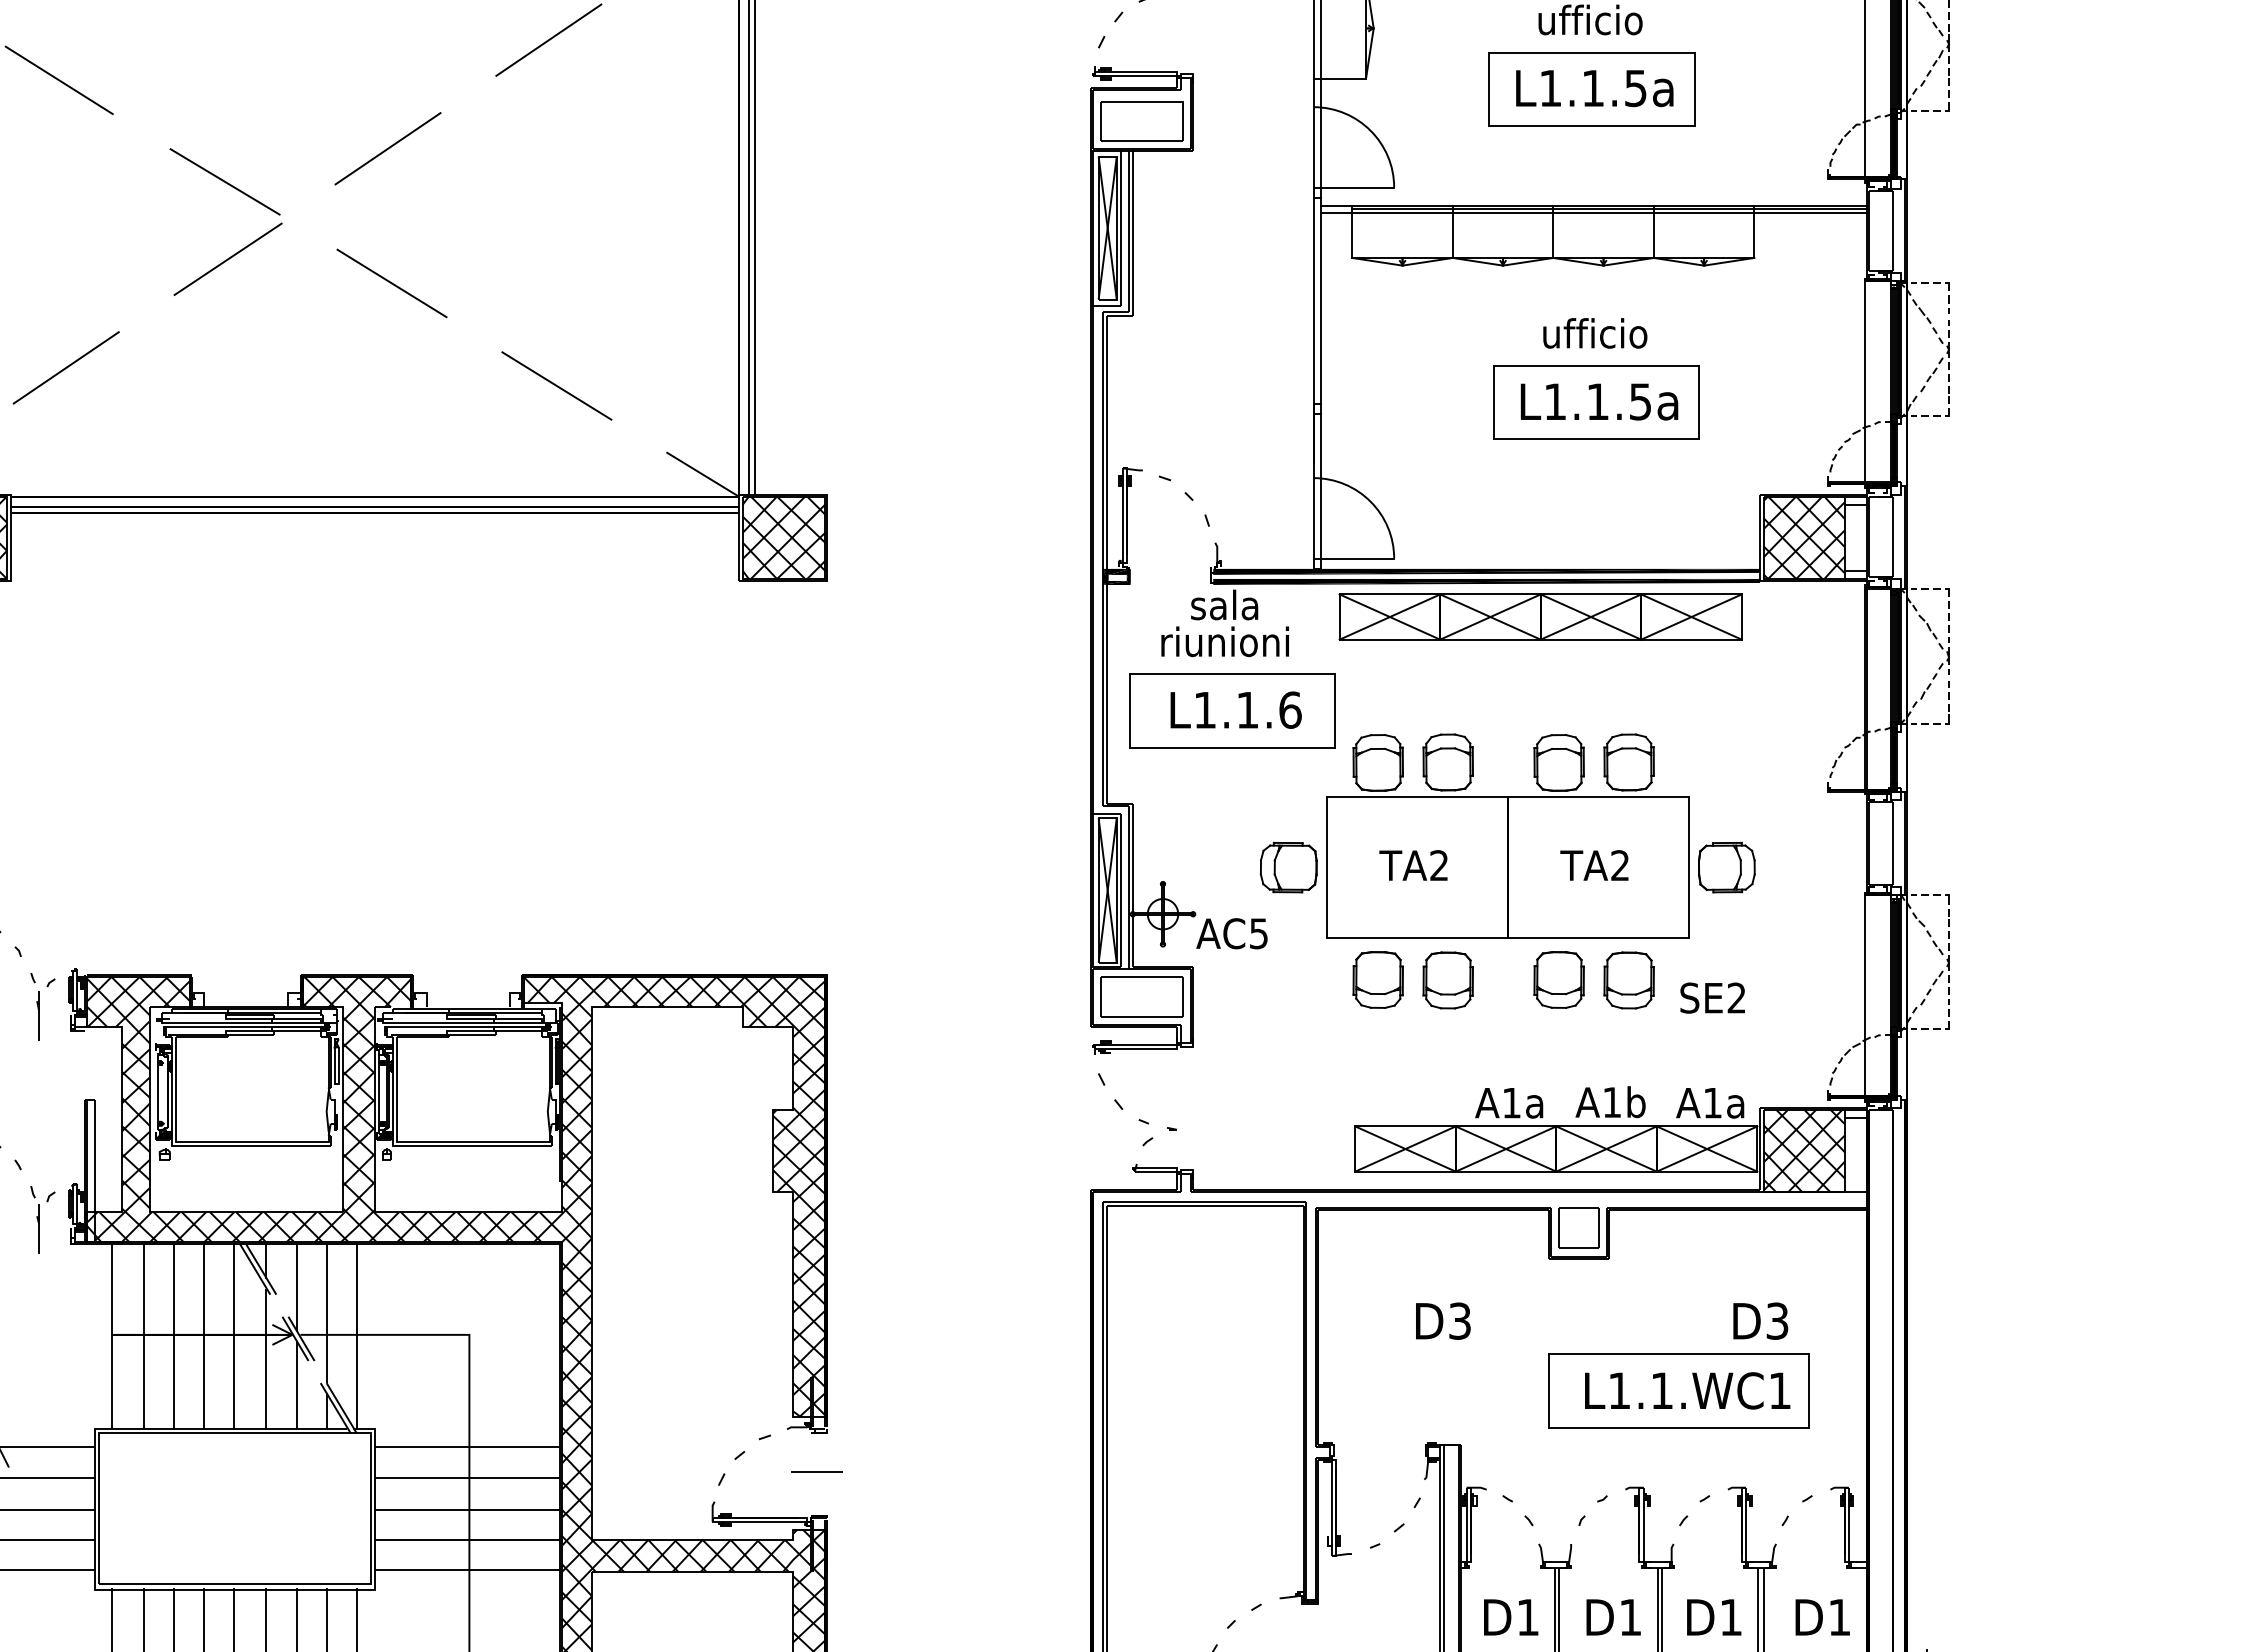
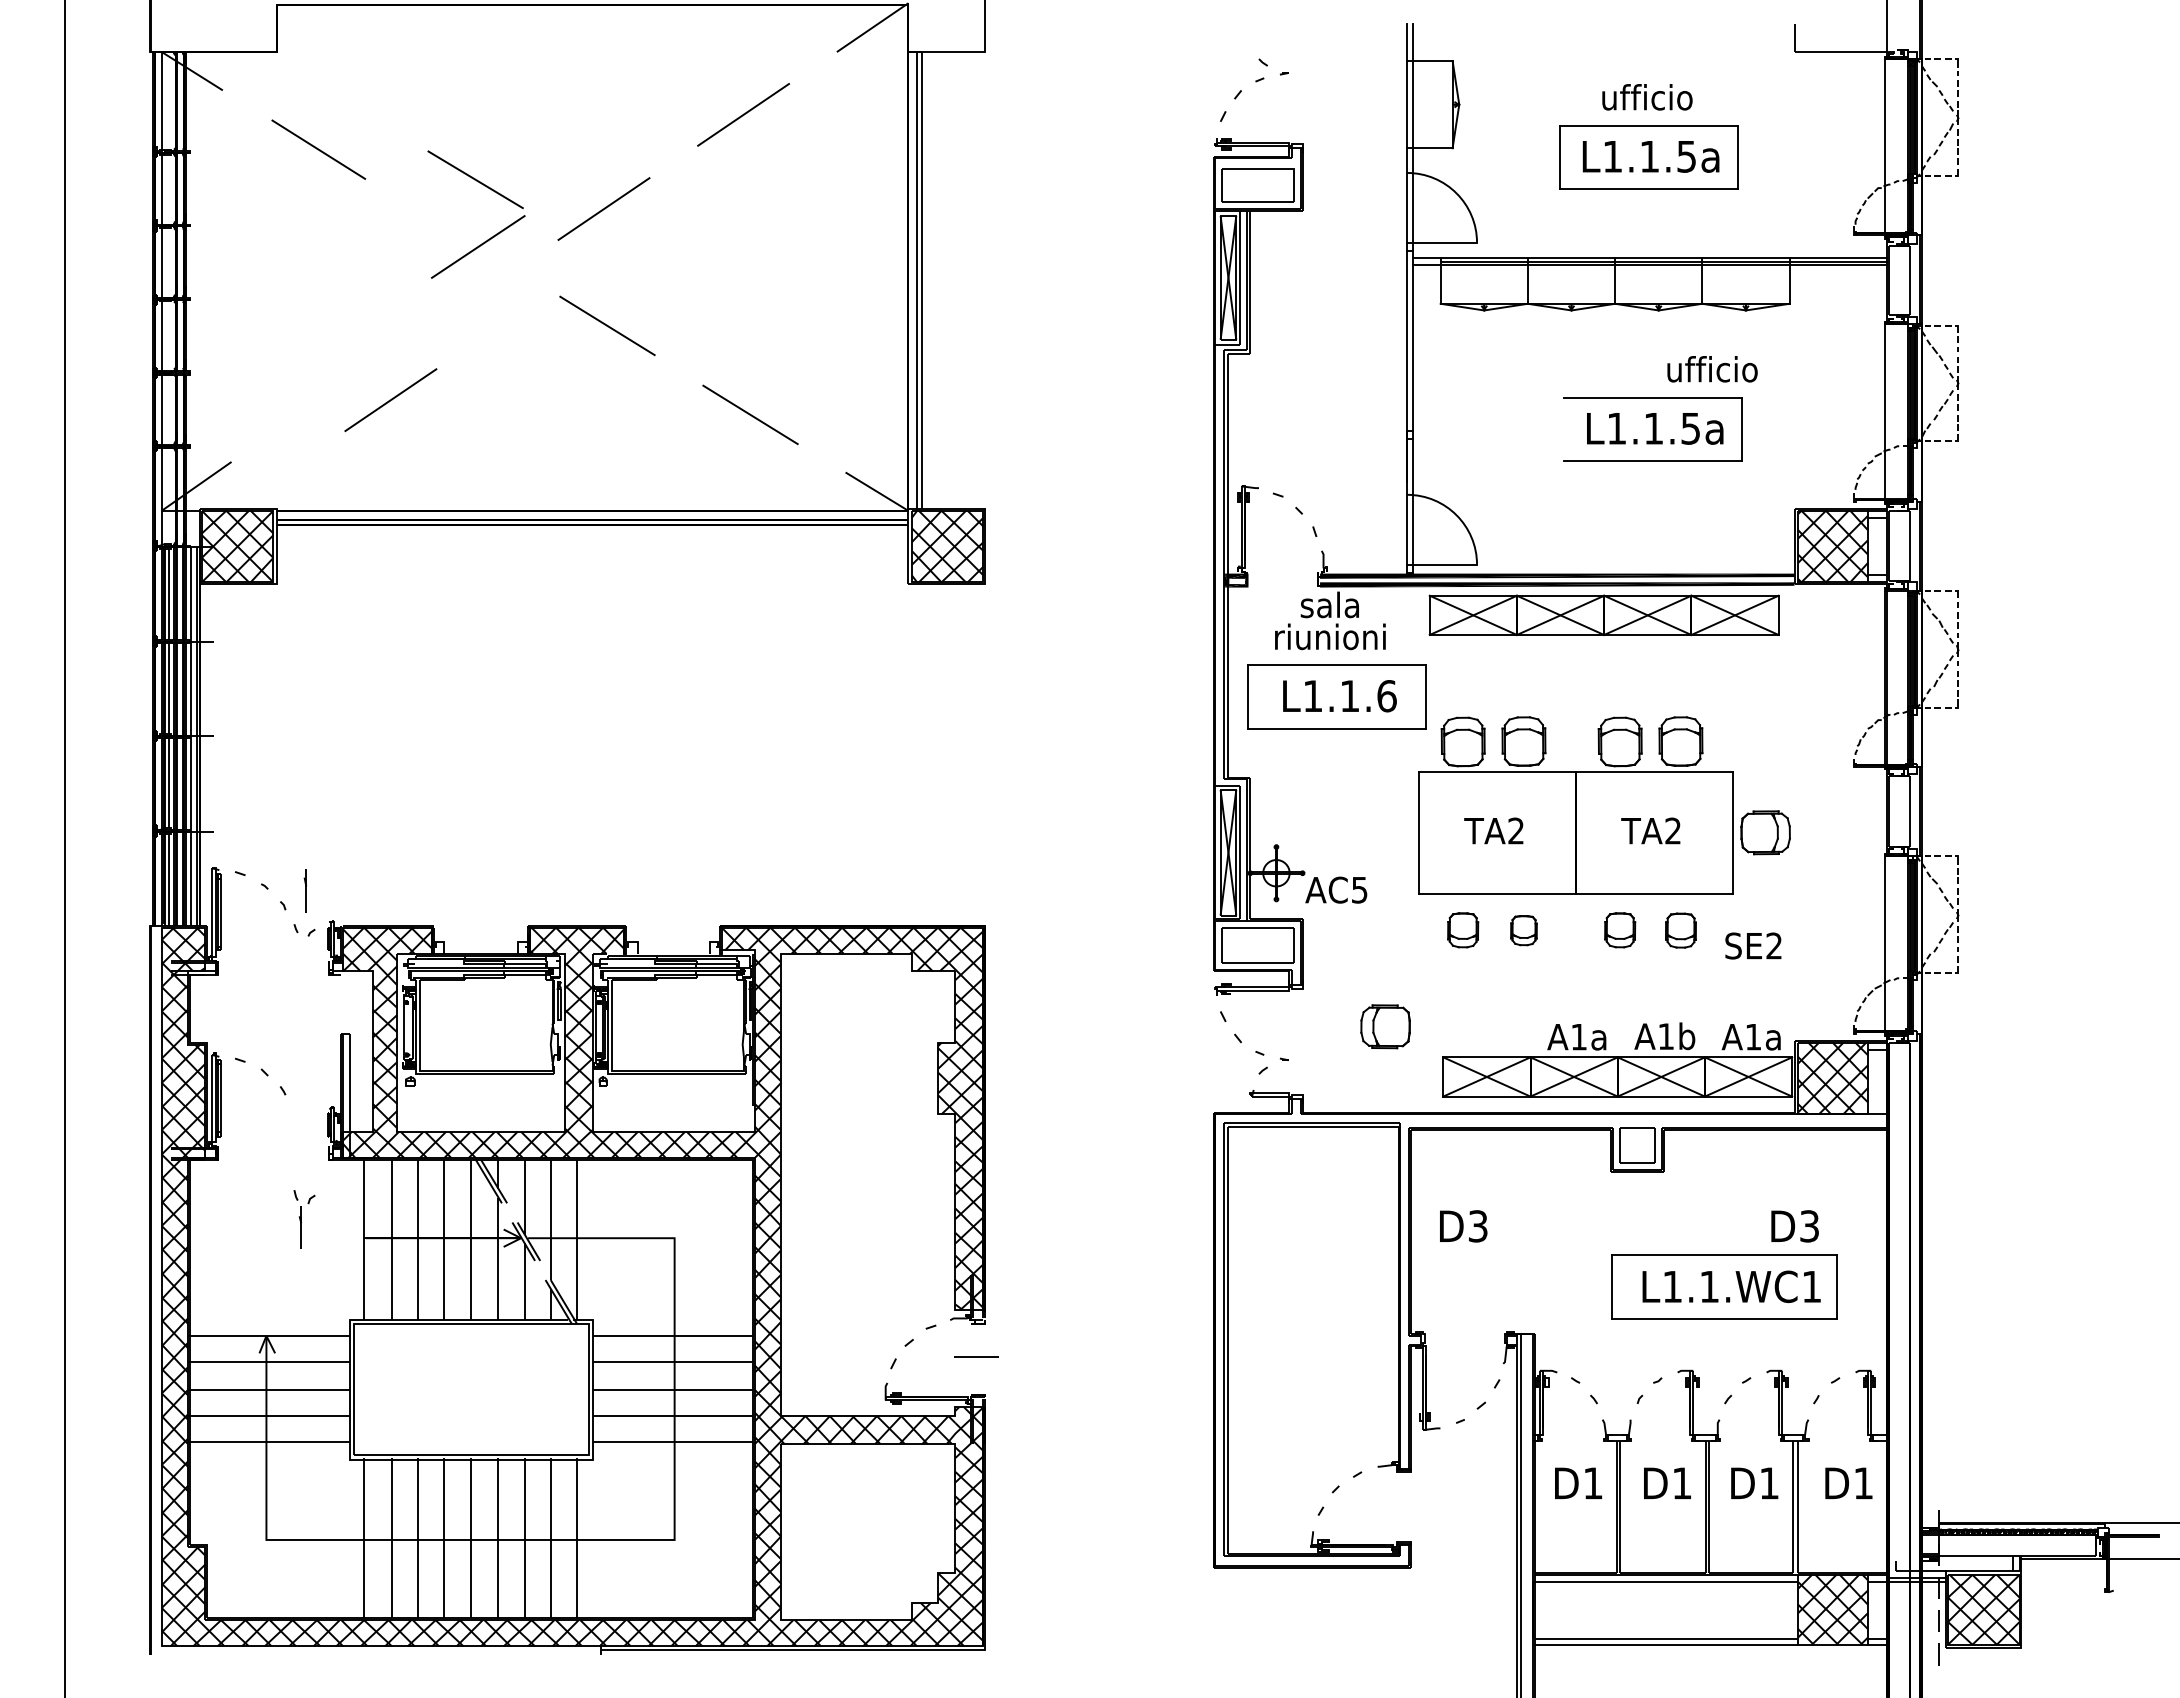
part: (242, 248) -> (490, 237), moved
text: (1595, 333) -> (1712, 369), moved
line: (65, 368) -> (390, 400), moved
line: (1493, 402) -> (1563, 429), removed
part: (1288, 867) -> (1385, 1026), moved
part: (1377, 980) -> (1462, 930), size x0.7
part: (1447, 980) -> (1523, 930), size x0.6
part: (1558, 980) -> (1619, 930), size x0.7
part: (1628, 980) -> (1680, 930), size x0.7
part: (38, 1015) -> (305, 890), moved
part: (42, 1219) -> (304, 1219), moved
text: (1443, 1321) -> (1463, 1226), moved

